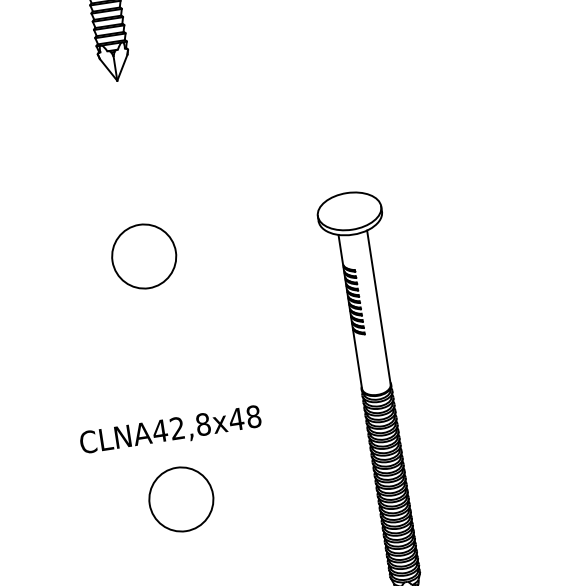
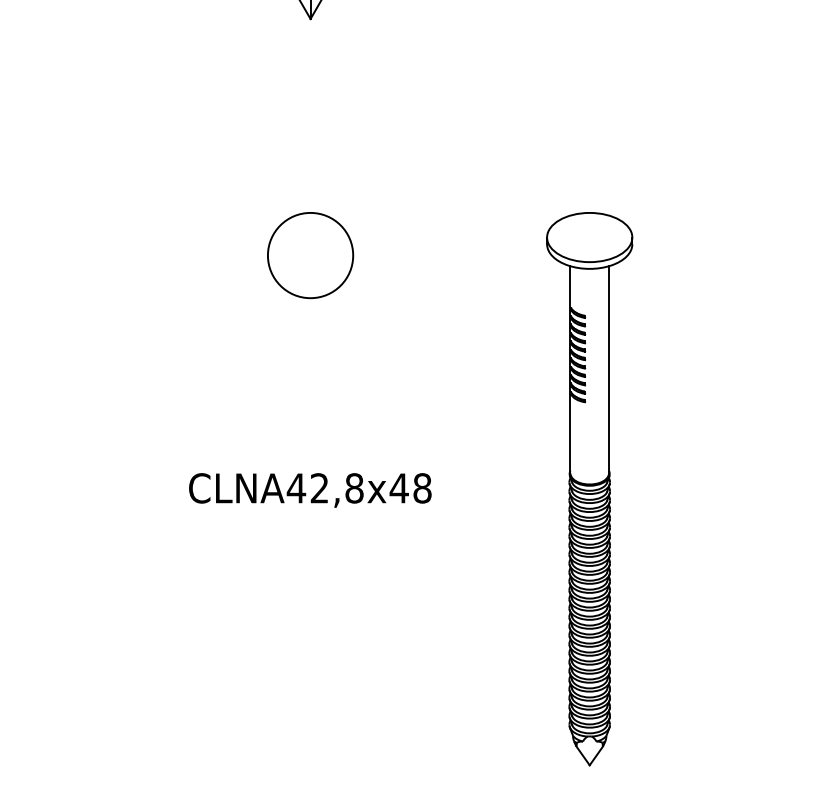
part: (181, 499) -> (310, 582), removed

